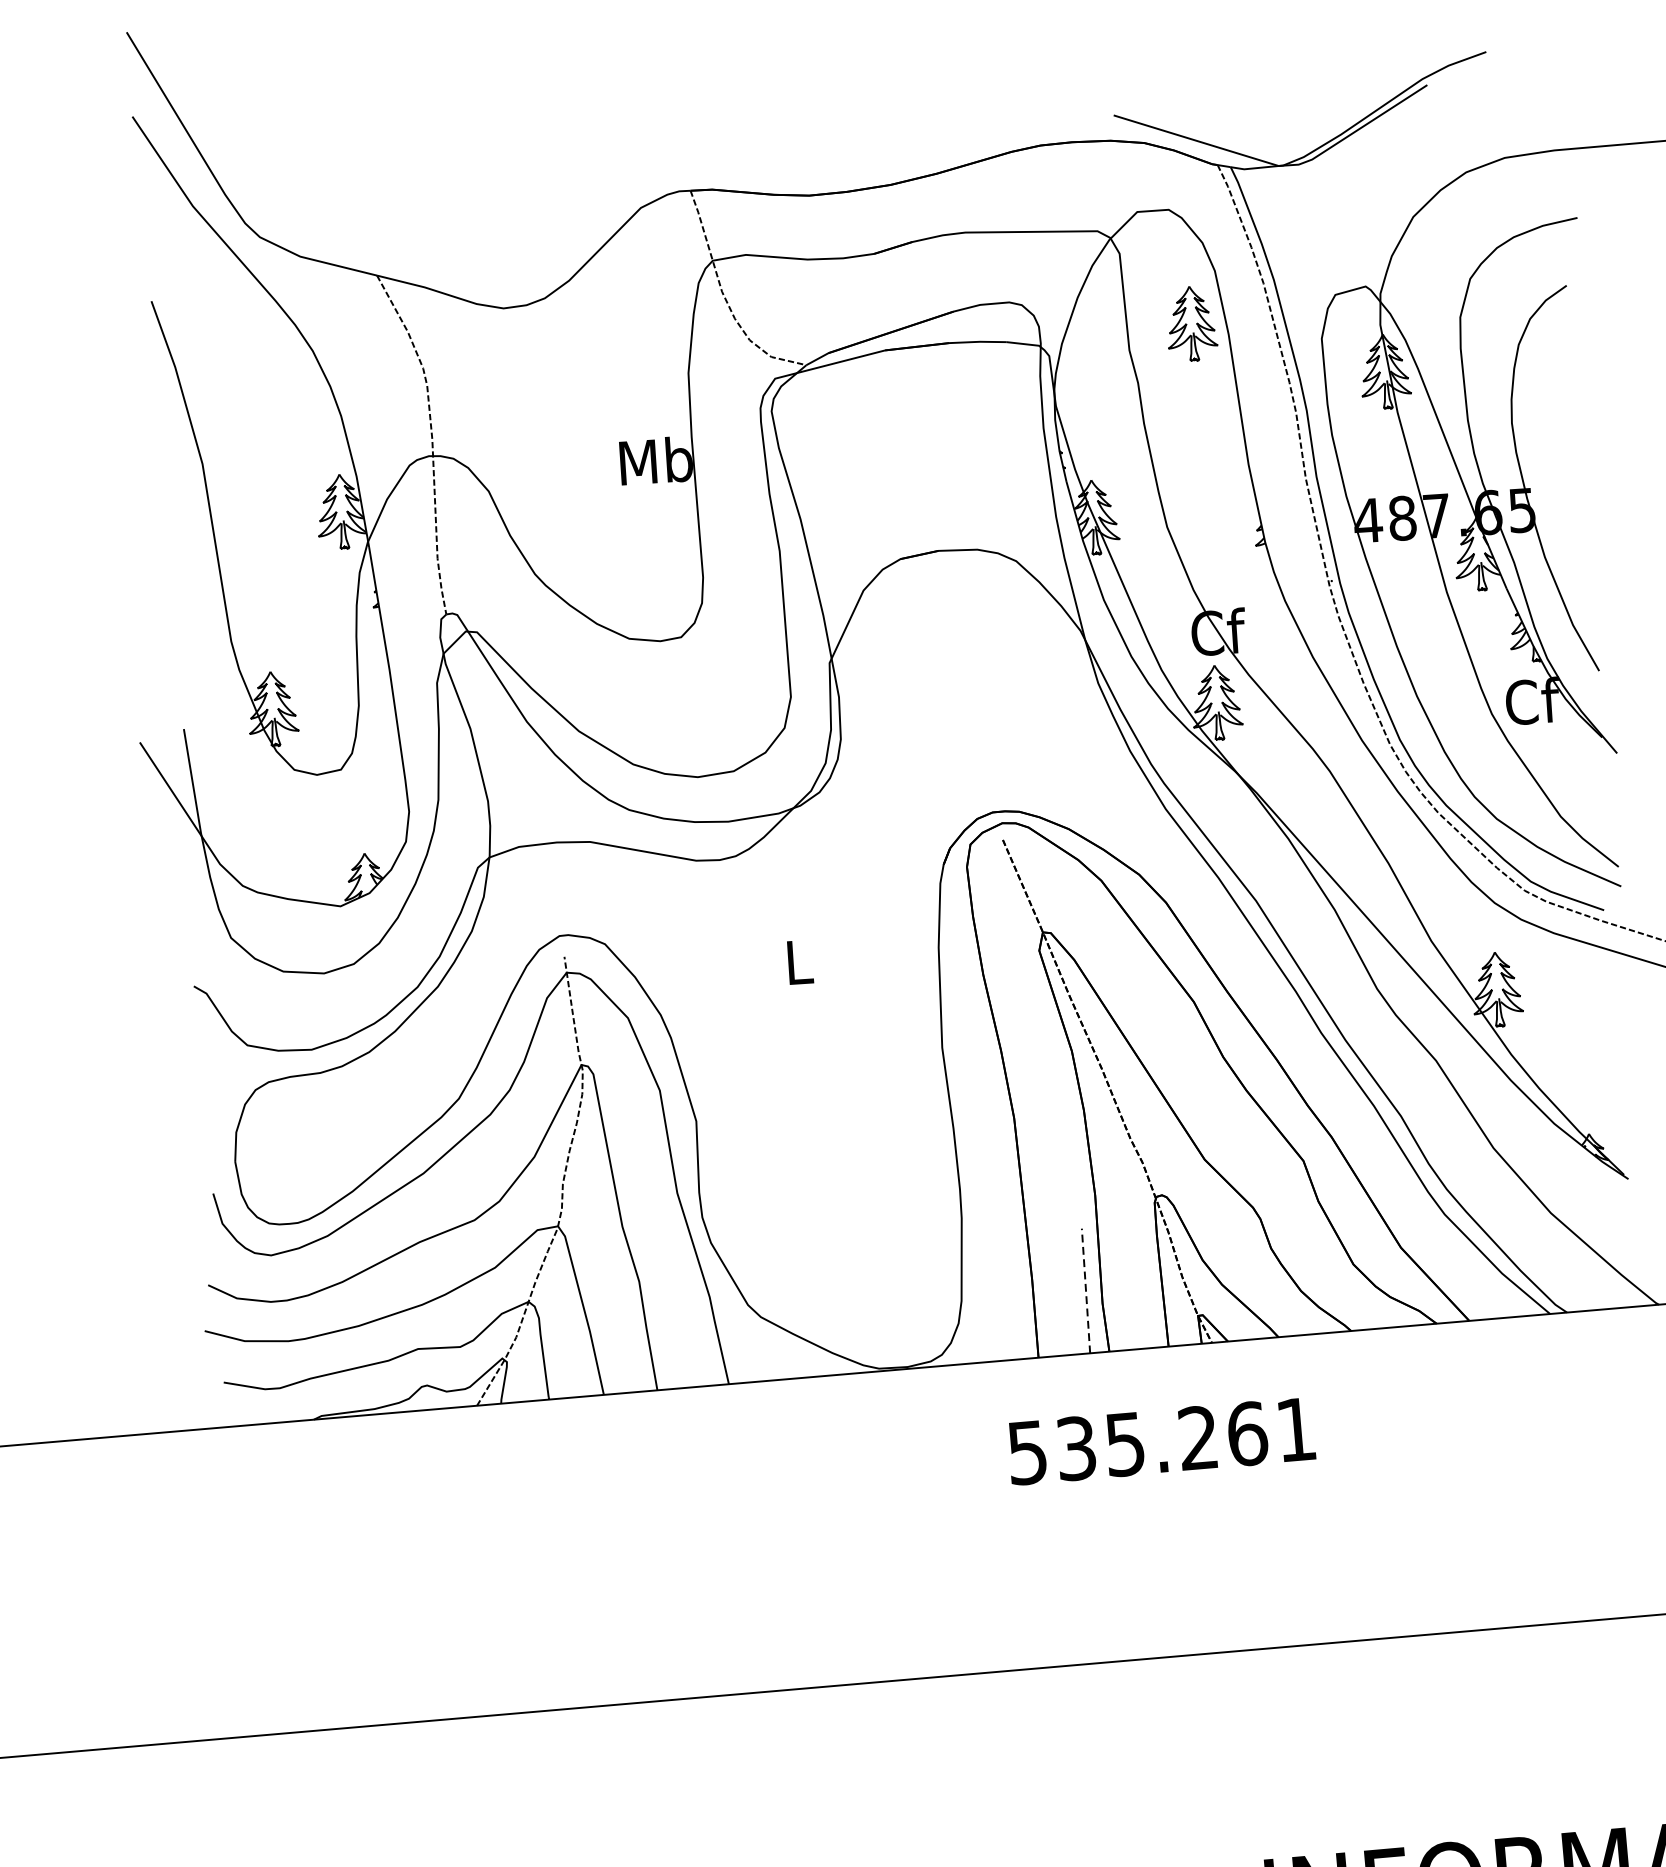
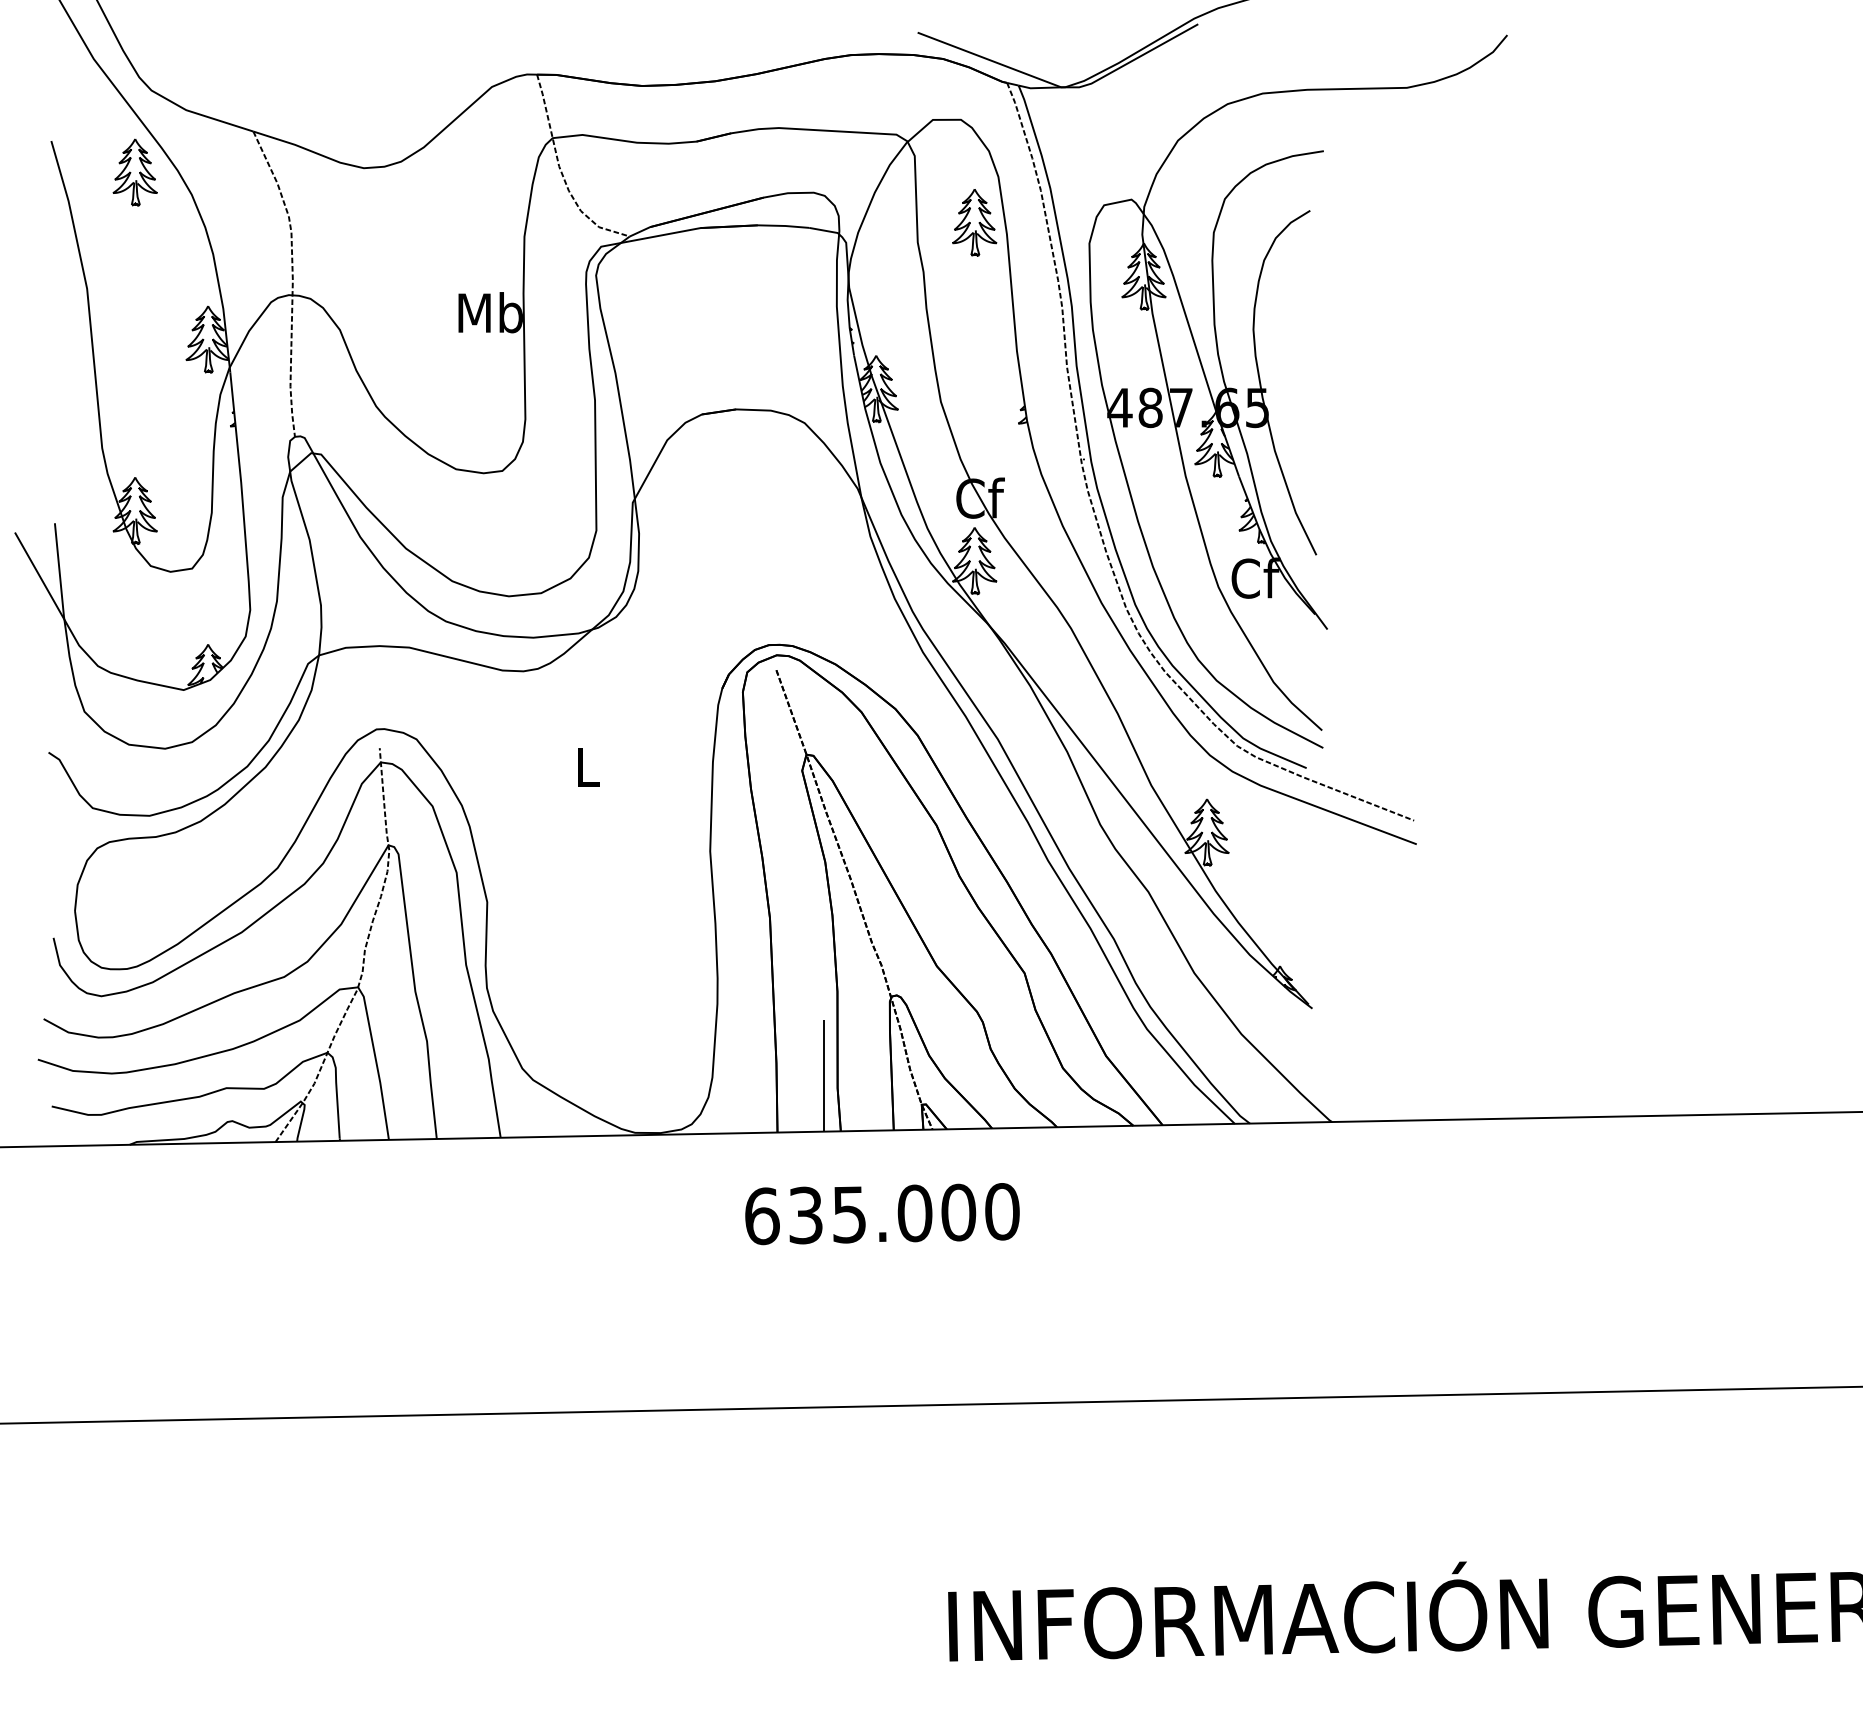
part: (246, 330) -> (134, 172), added
line: (1085, 1291) -> (823, 1076), dashed -> solid
text: (1162, 1441) -> (882, 1214), 535.261 -> 635.000

